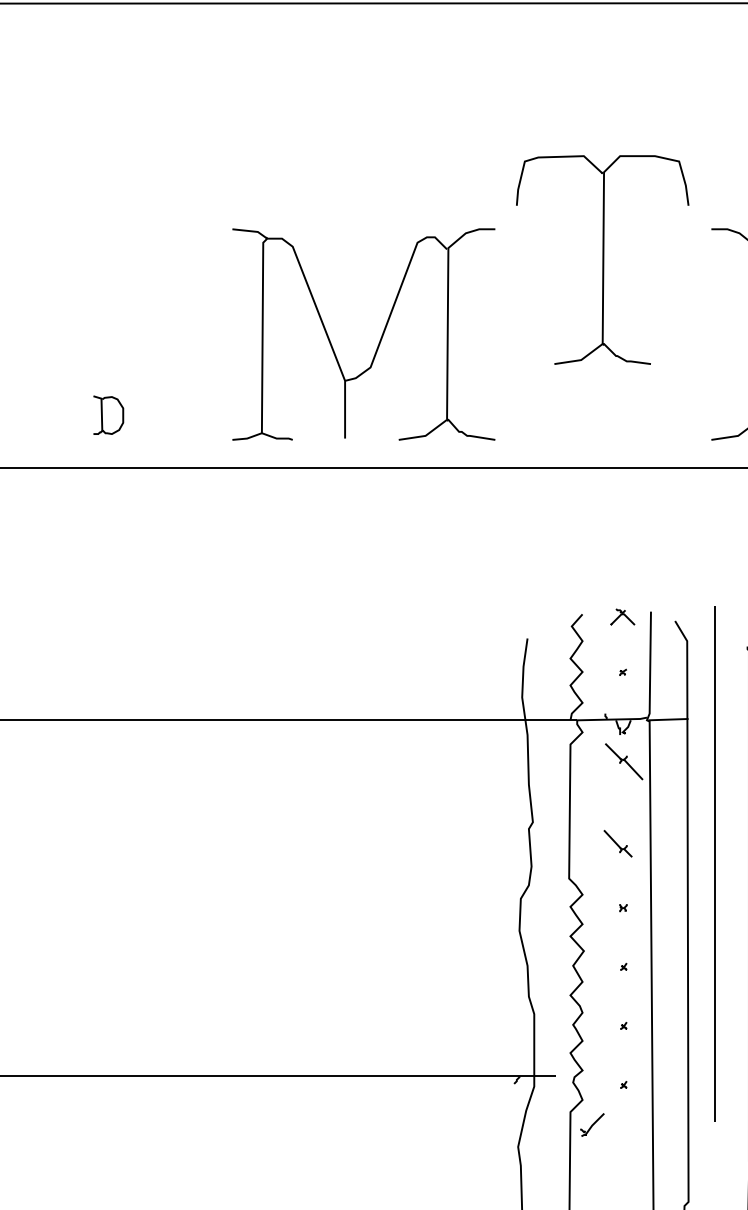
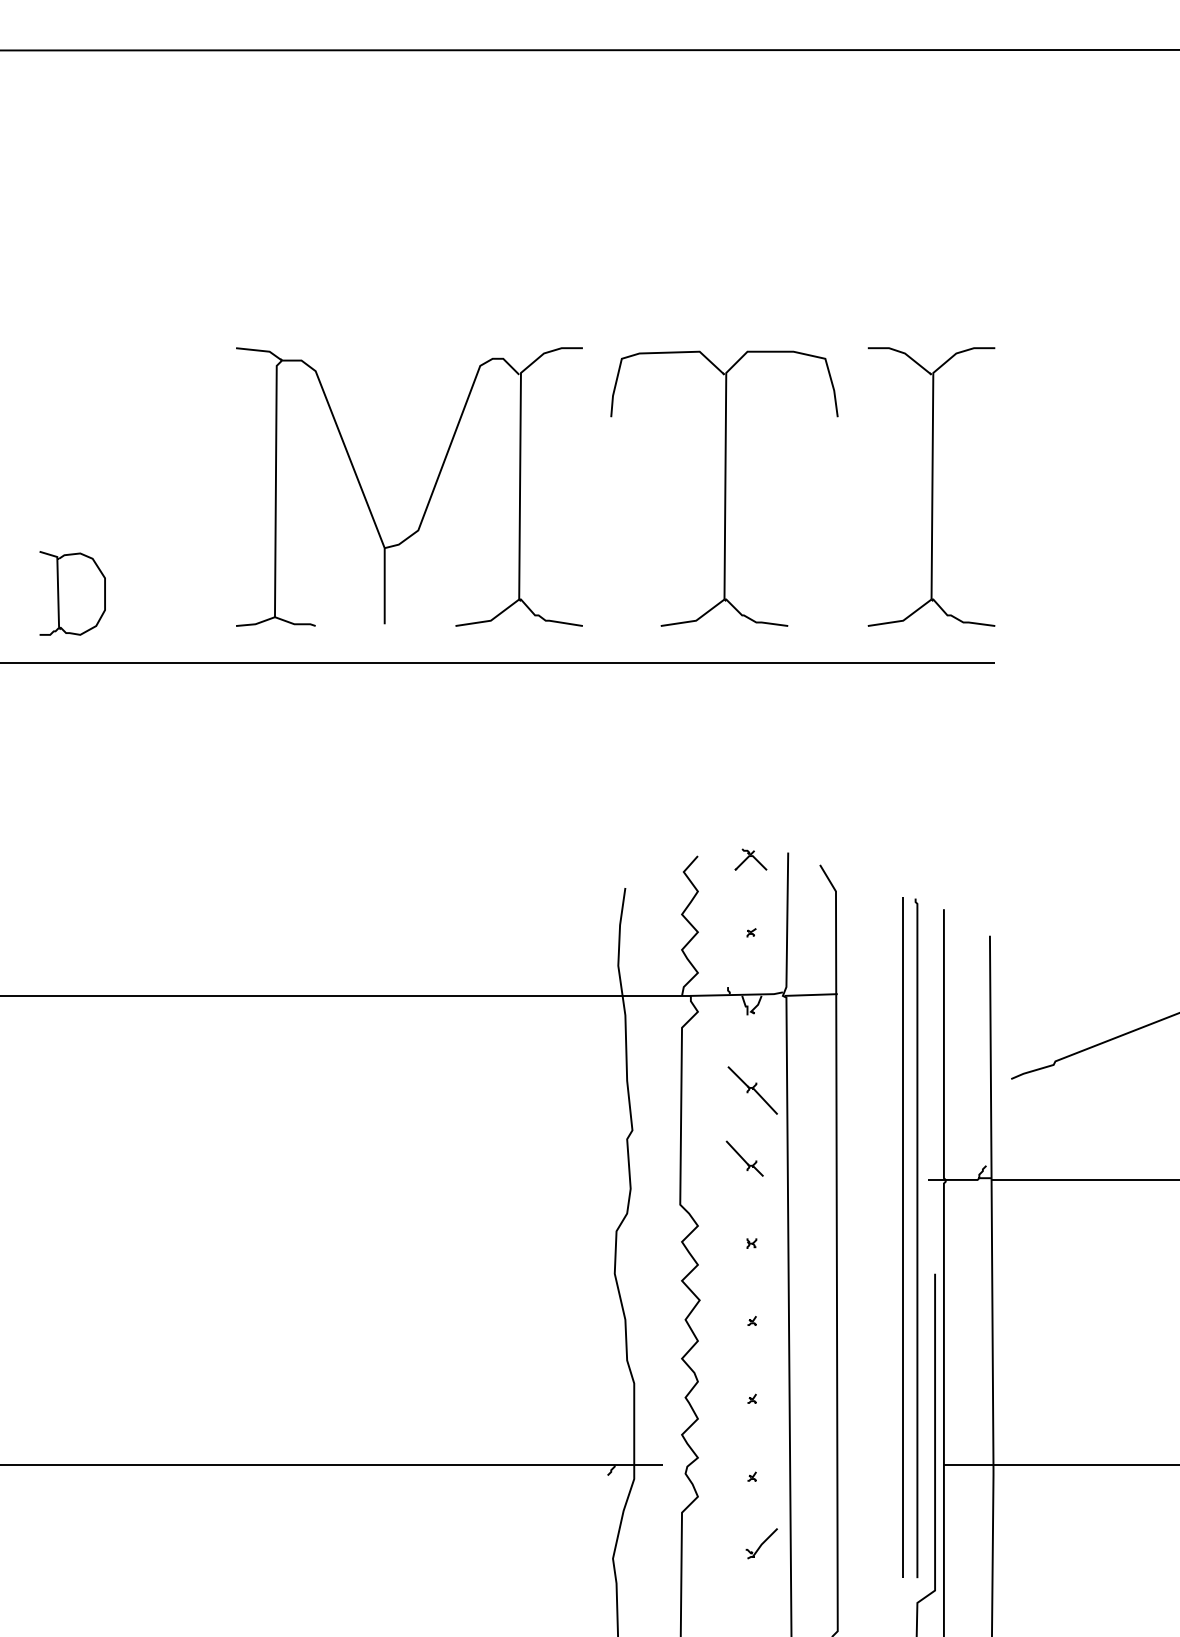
part: (602, 259) -> (724, 488), moved
part: (108, 415) -> (72, 593), size x1.67
part: (623, 761) -> (752, 1090), moved
line: (714, 864) -> (902, 1237), moved
part: (592, 1124) -> (761, 1543), moved

